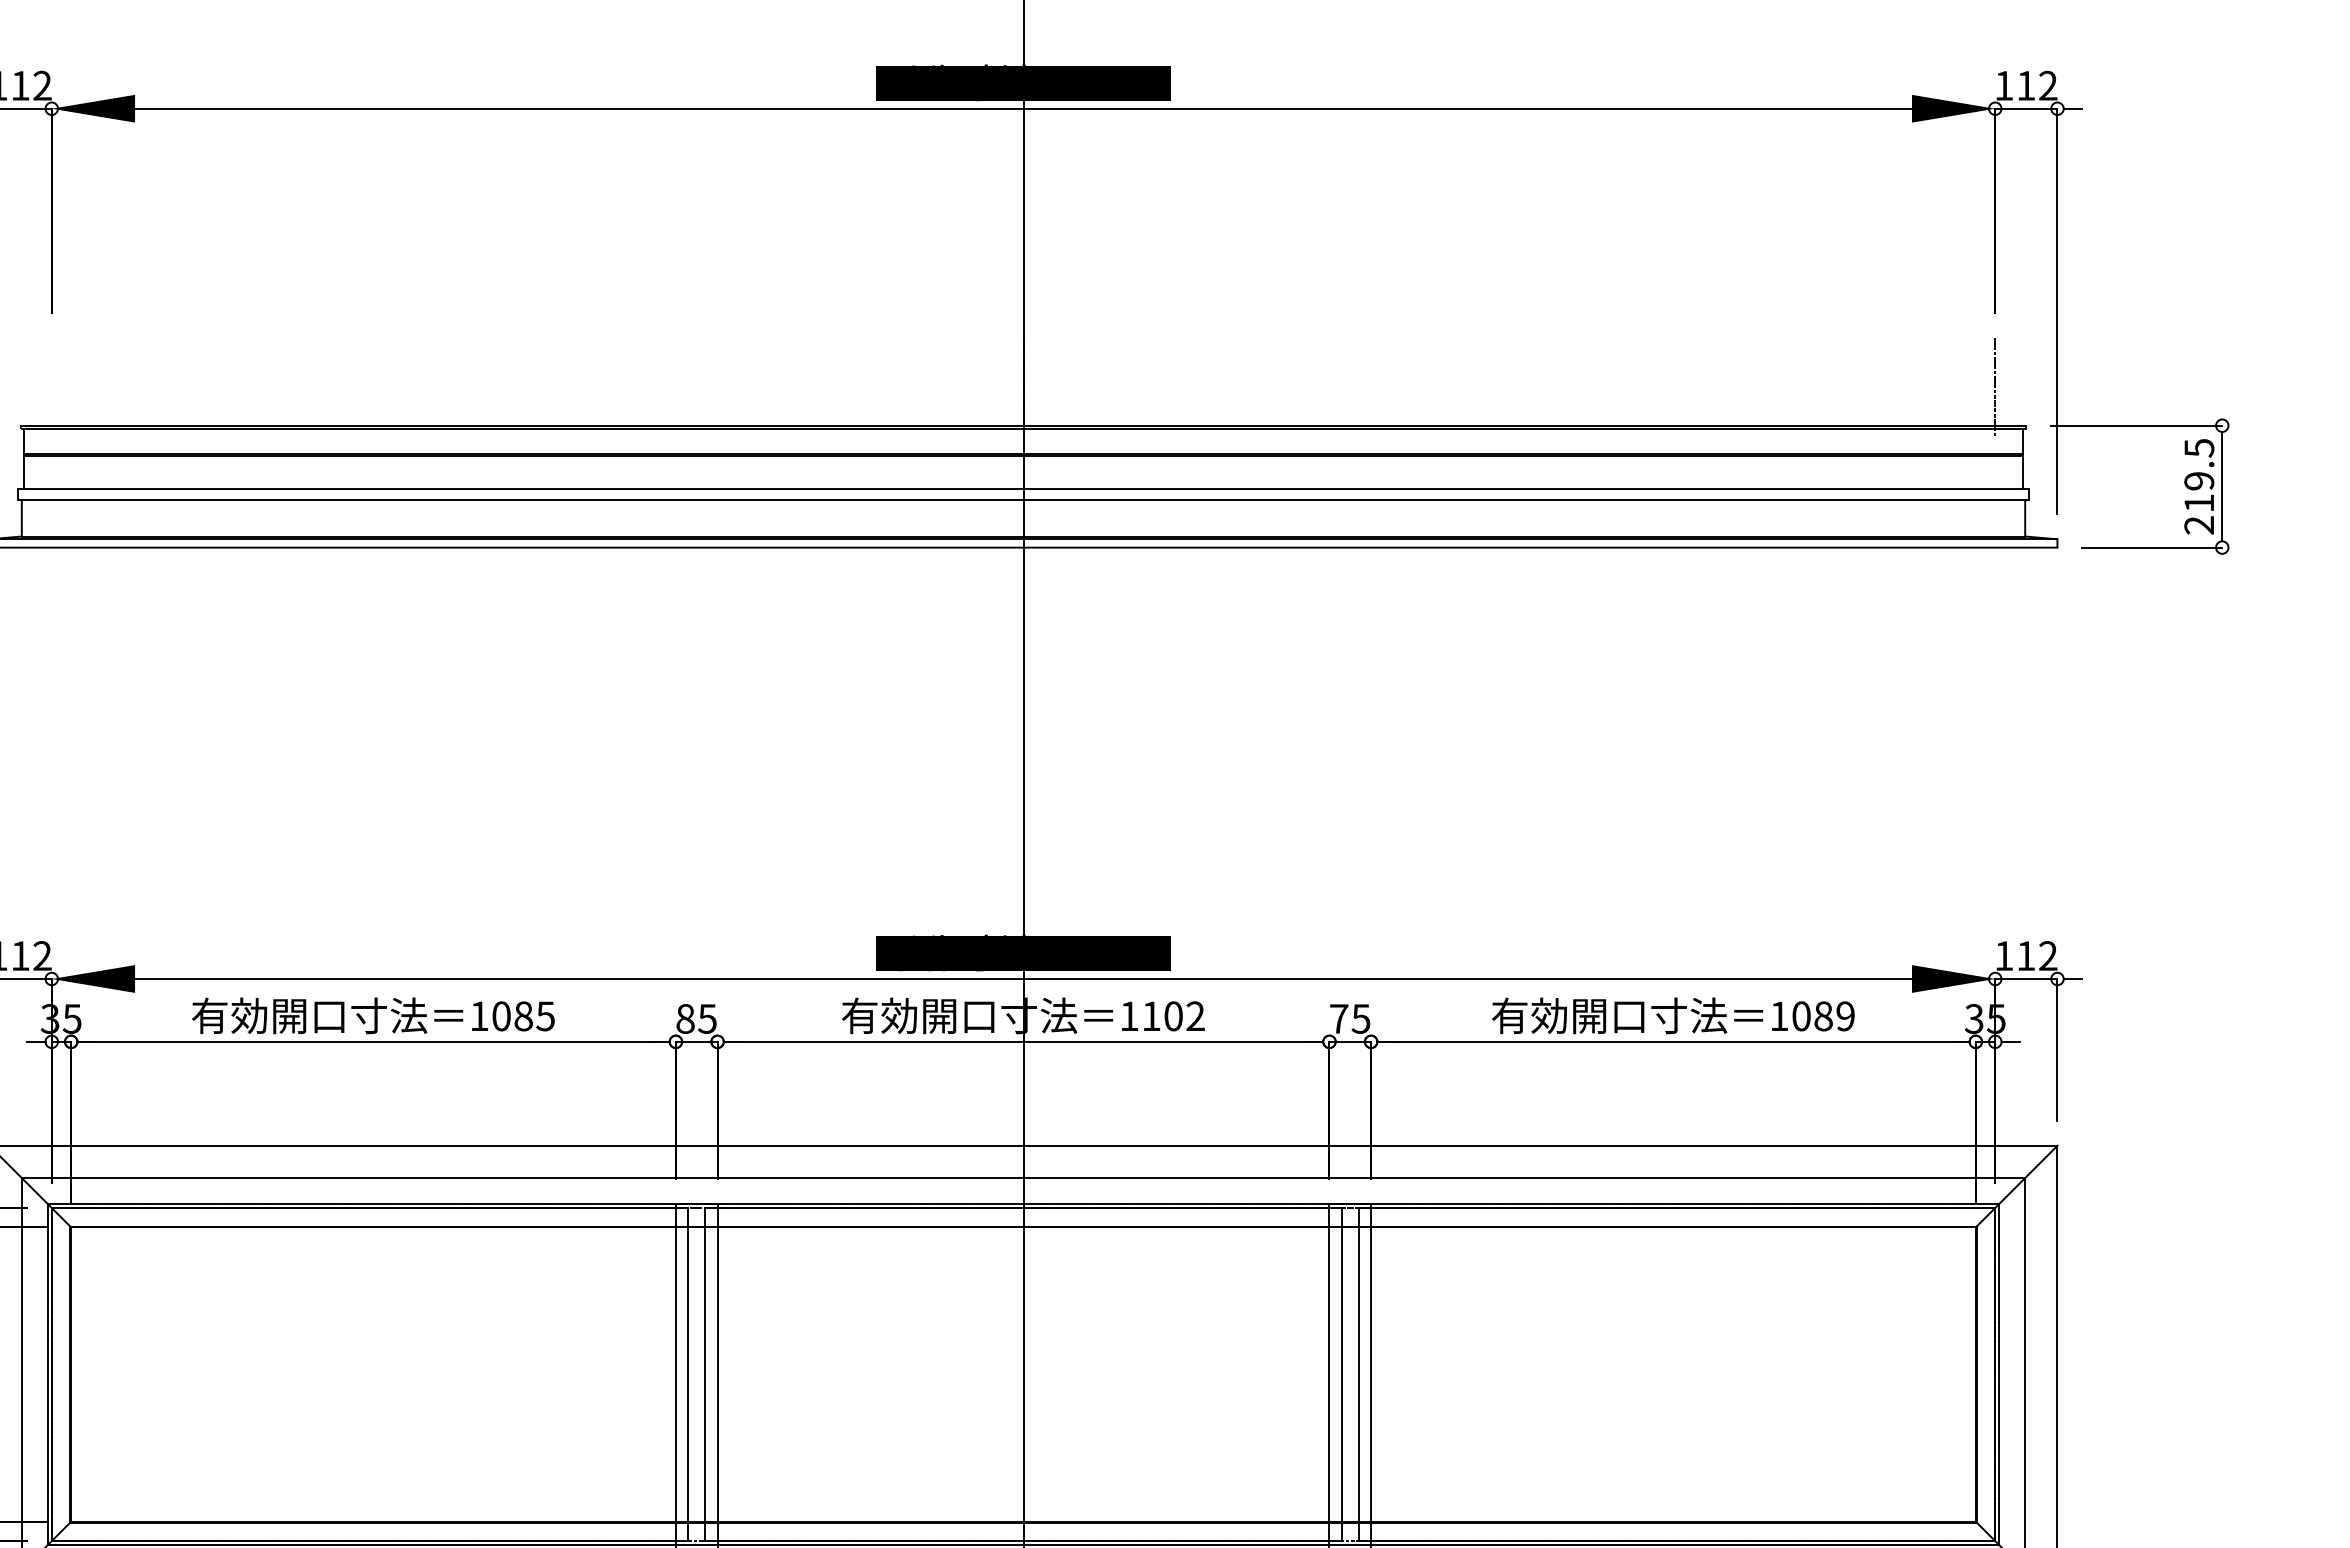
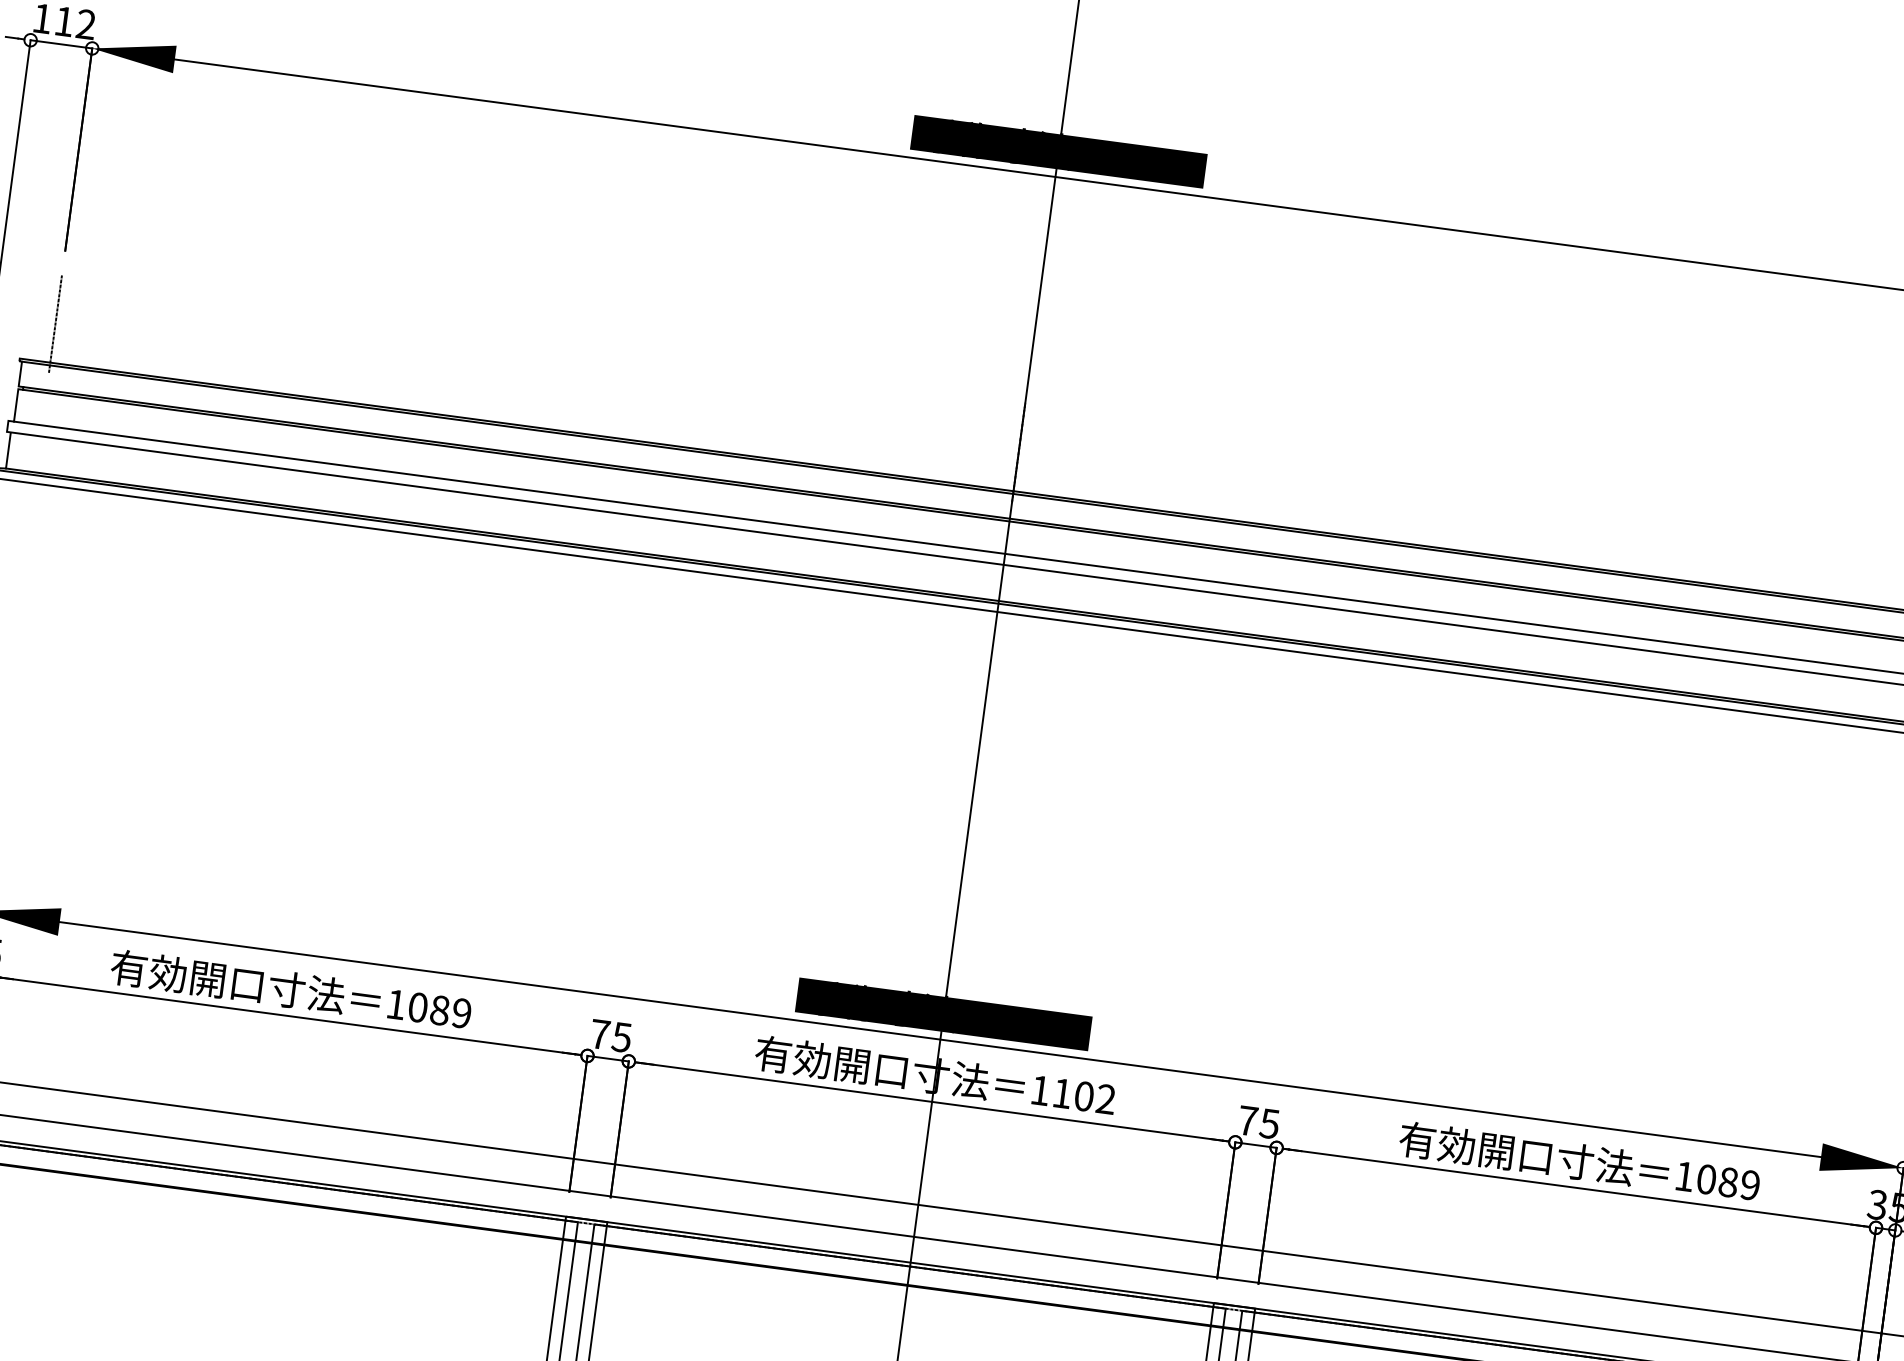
line: (51, 386) -> (55, 323), added
text: (545, 1016) -> (461, 1013), 1085 -> 1089
text: (685, 1018) -> (600, 1034), 85 -> 75

